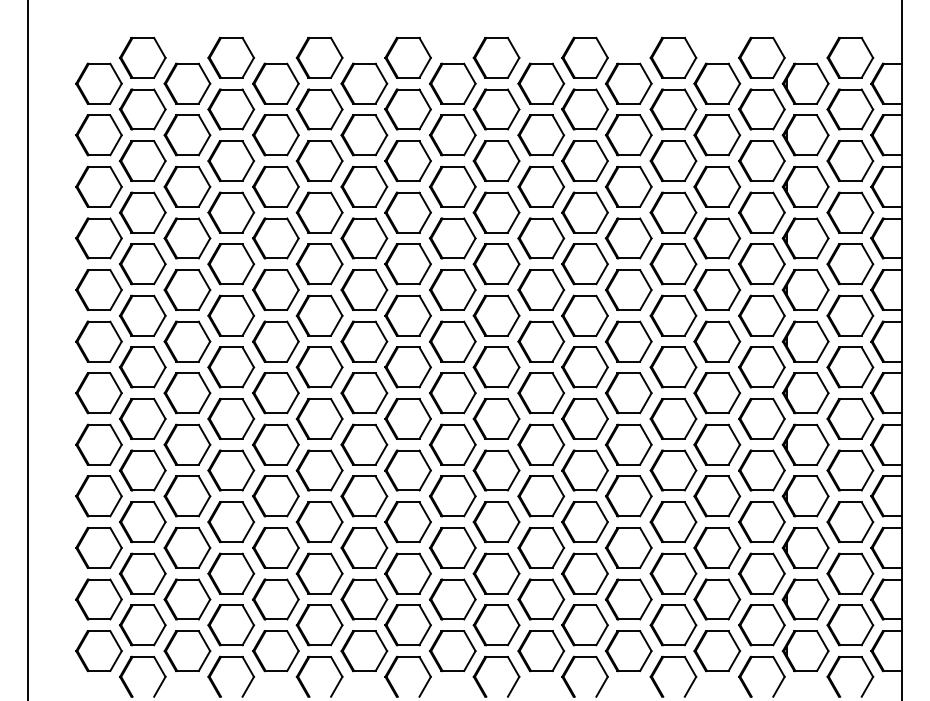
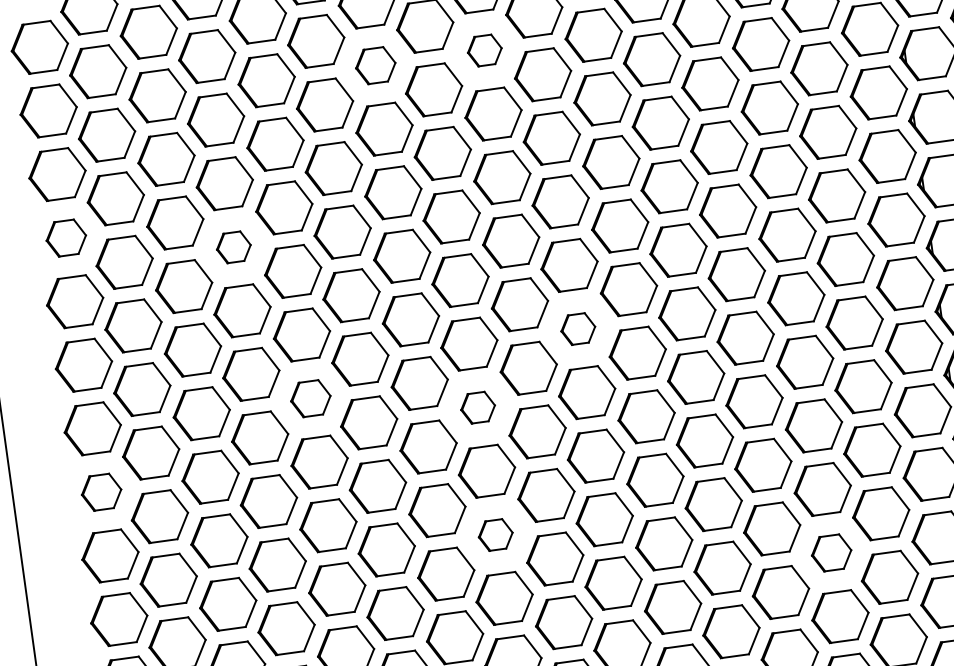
part: (364, 135) -> (375, 65), size x0.7
part: (452, 135) -> (484, 50), size x0.6
part: (98, 238) -> (65, 238), size x0.7
part: (231, 264) -> (234, 247), size x0.6
part: (496, 367) -> (578, 329), size x0.6
part: (275, 393) -> (310, 399), size x0.7
part: (407, 418) -> (477, 407), size x0.6
part: (98, 444) -> (100, 492), size x0.7
part: (407, 522) -> (495, 535), size x0.6
part: (673, 573) -> (831, 552), size x0.7

